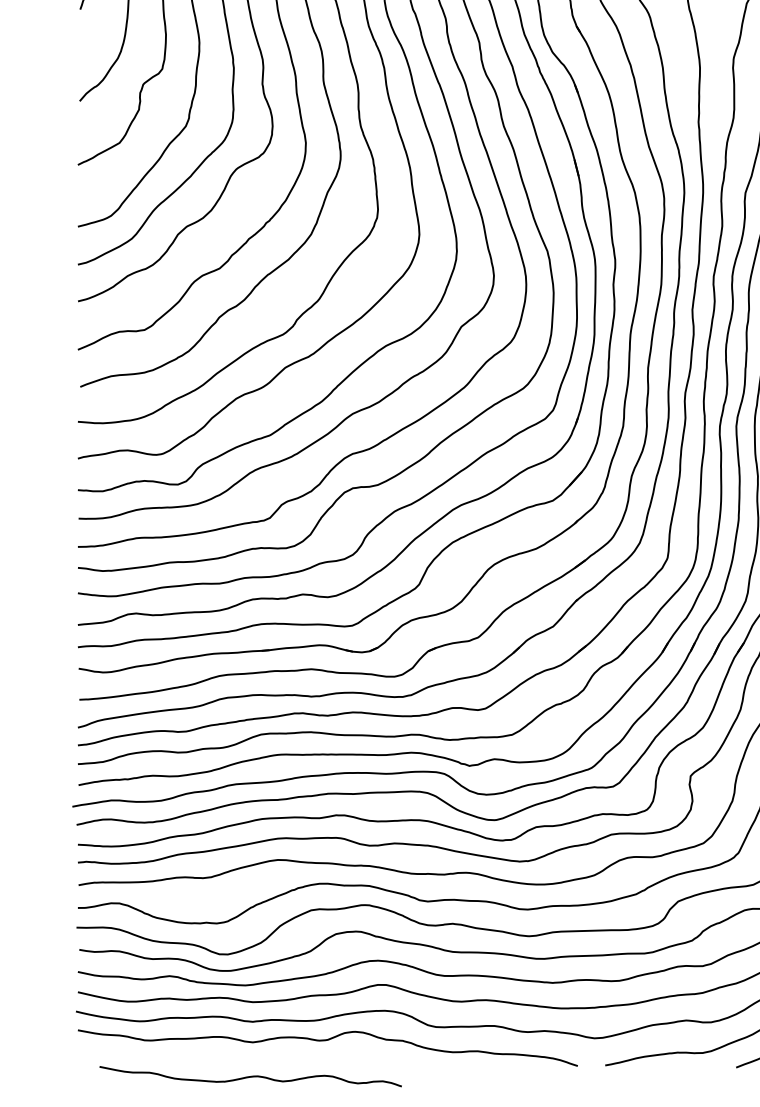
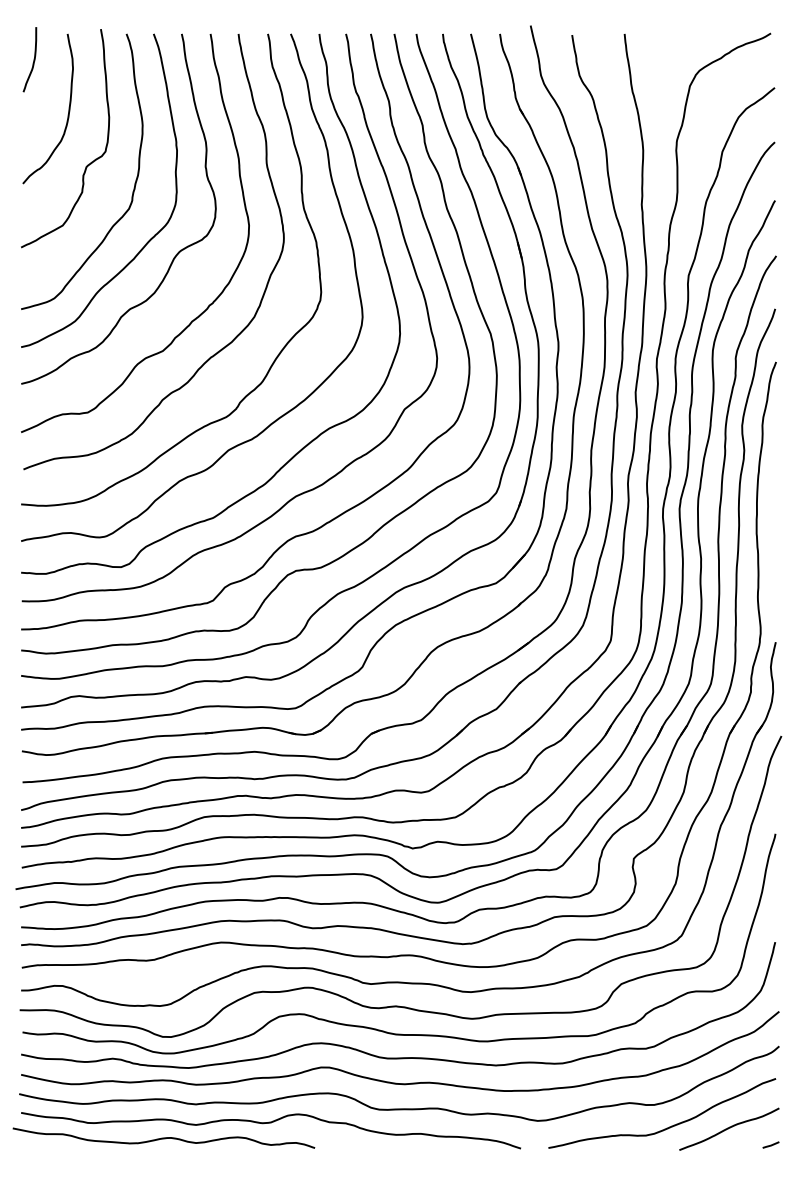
curve: (250, 1075) -> (163, 1137), moved

